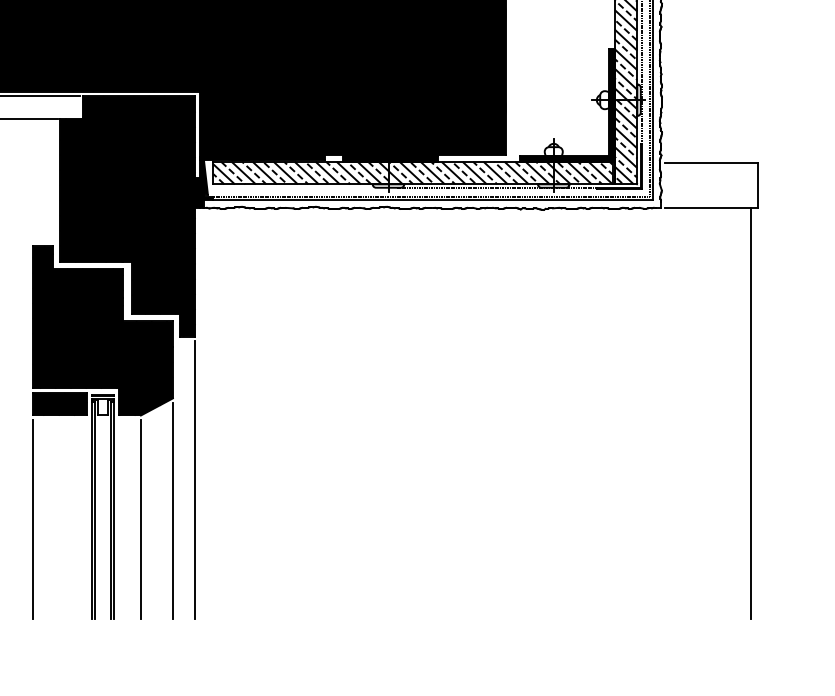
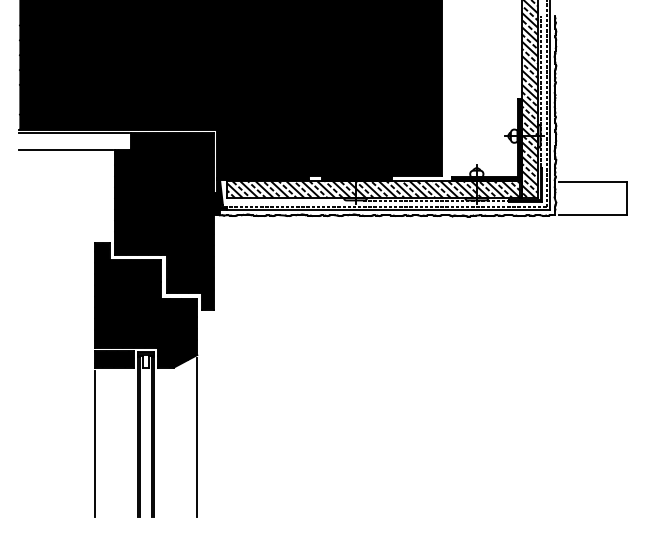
line: (750, 413) -> (621, 366), removed
line: (195, 479) -> (213, 414), removed
line: (140, 520) -> (173, 444), removed

